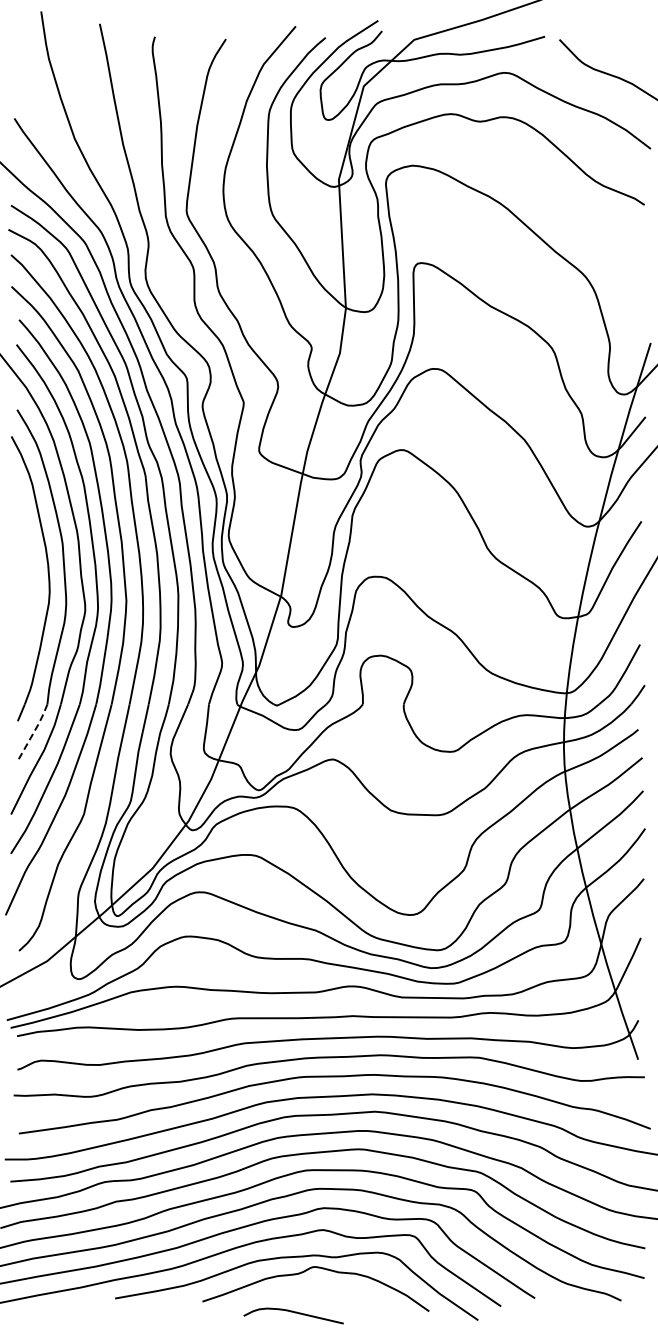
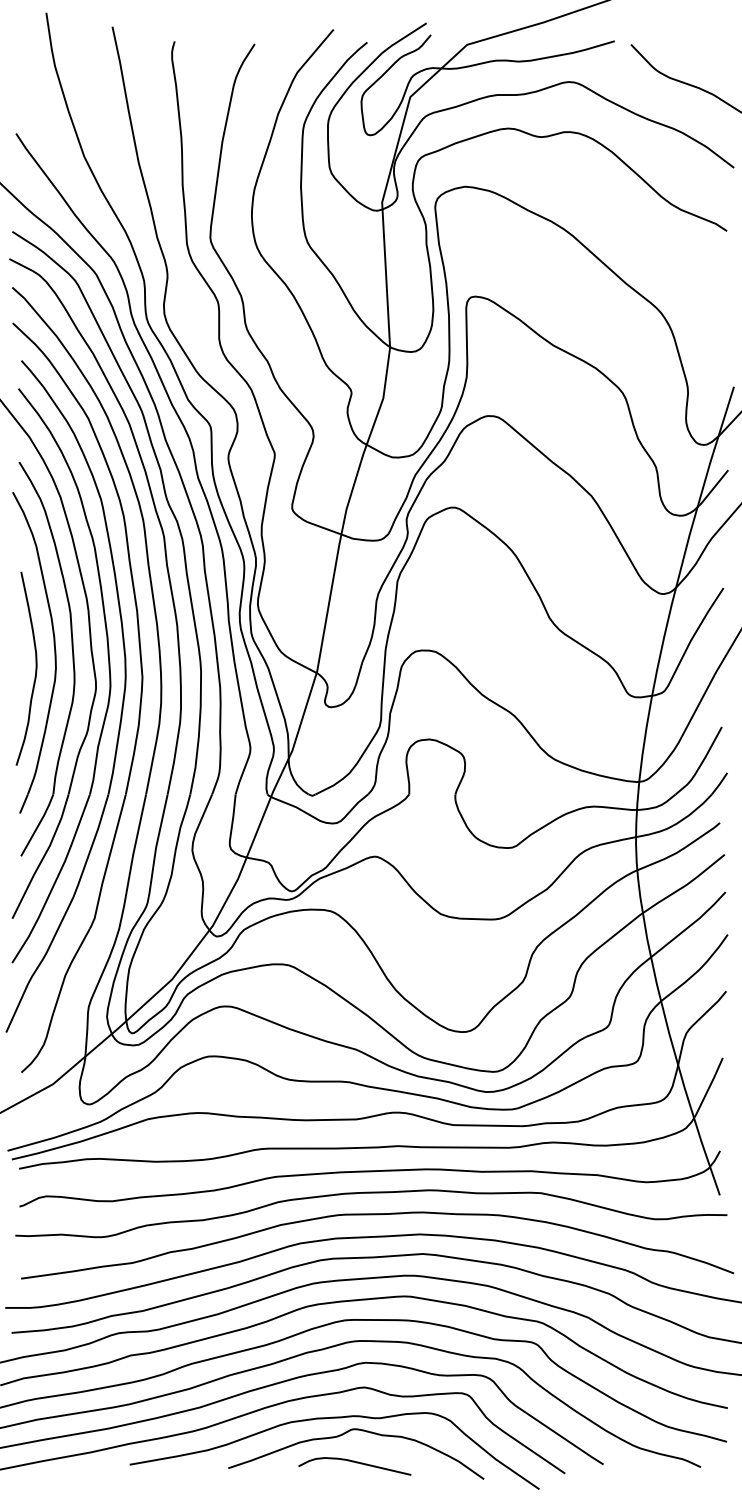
curve: (31, 592) -> (35, 668), added
line: (34, 731) -> (38, 825), dashed -> solid
curve: (294, 1313) -> (355, 1463), moved

